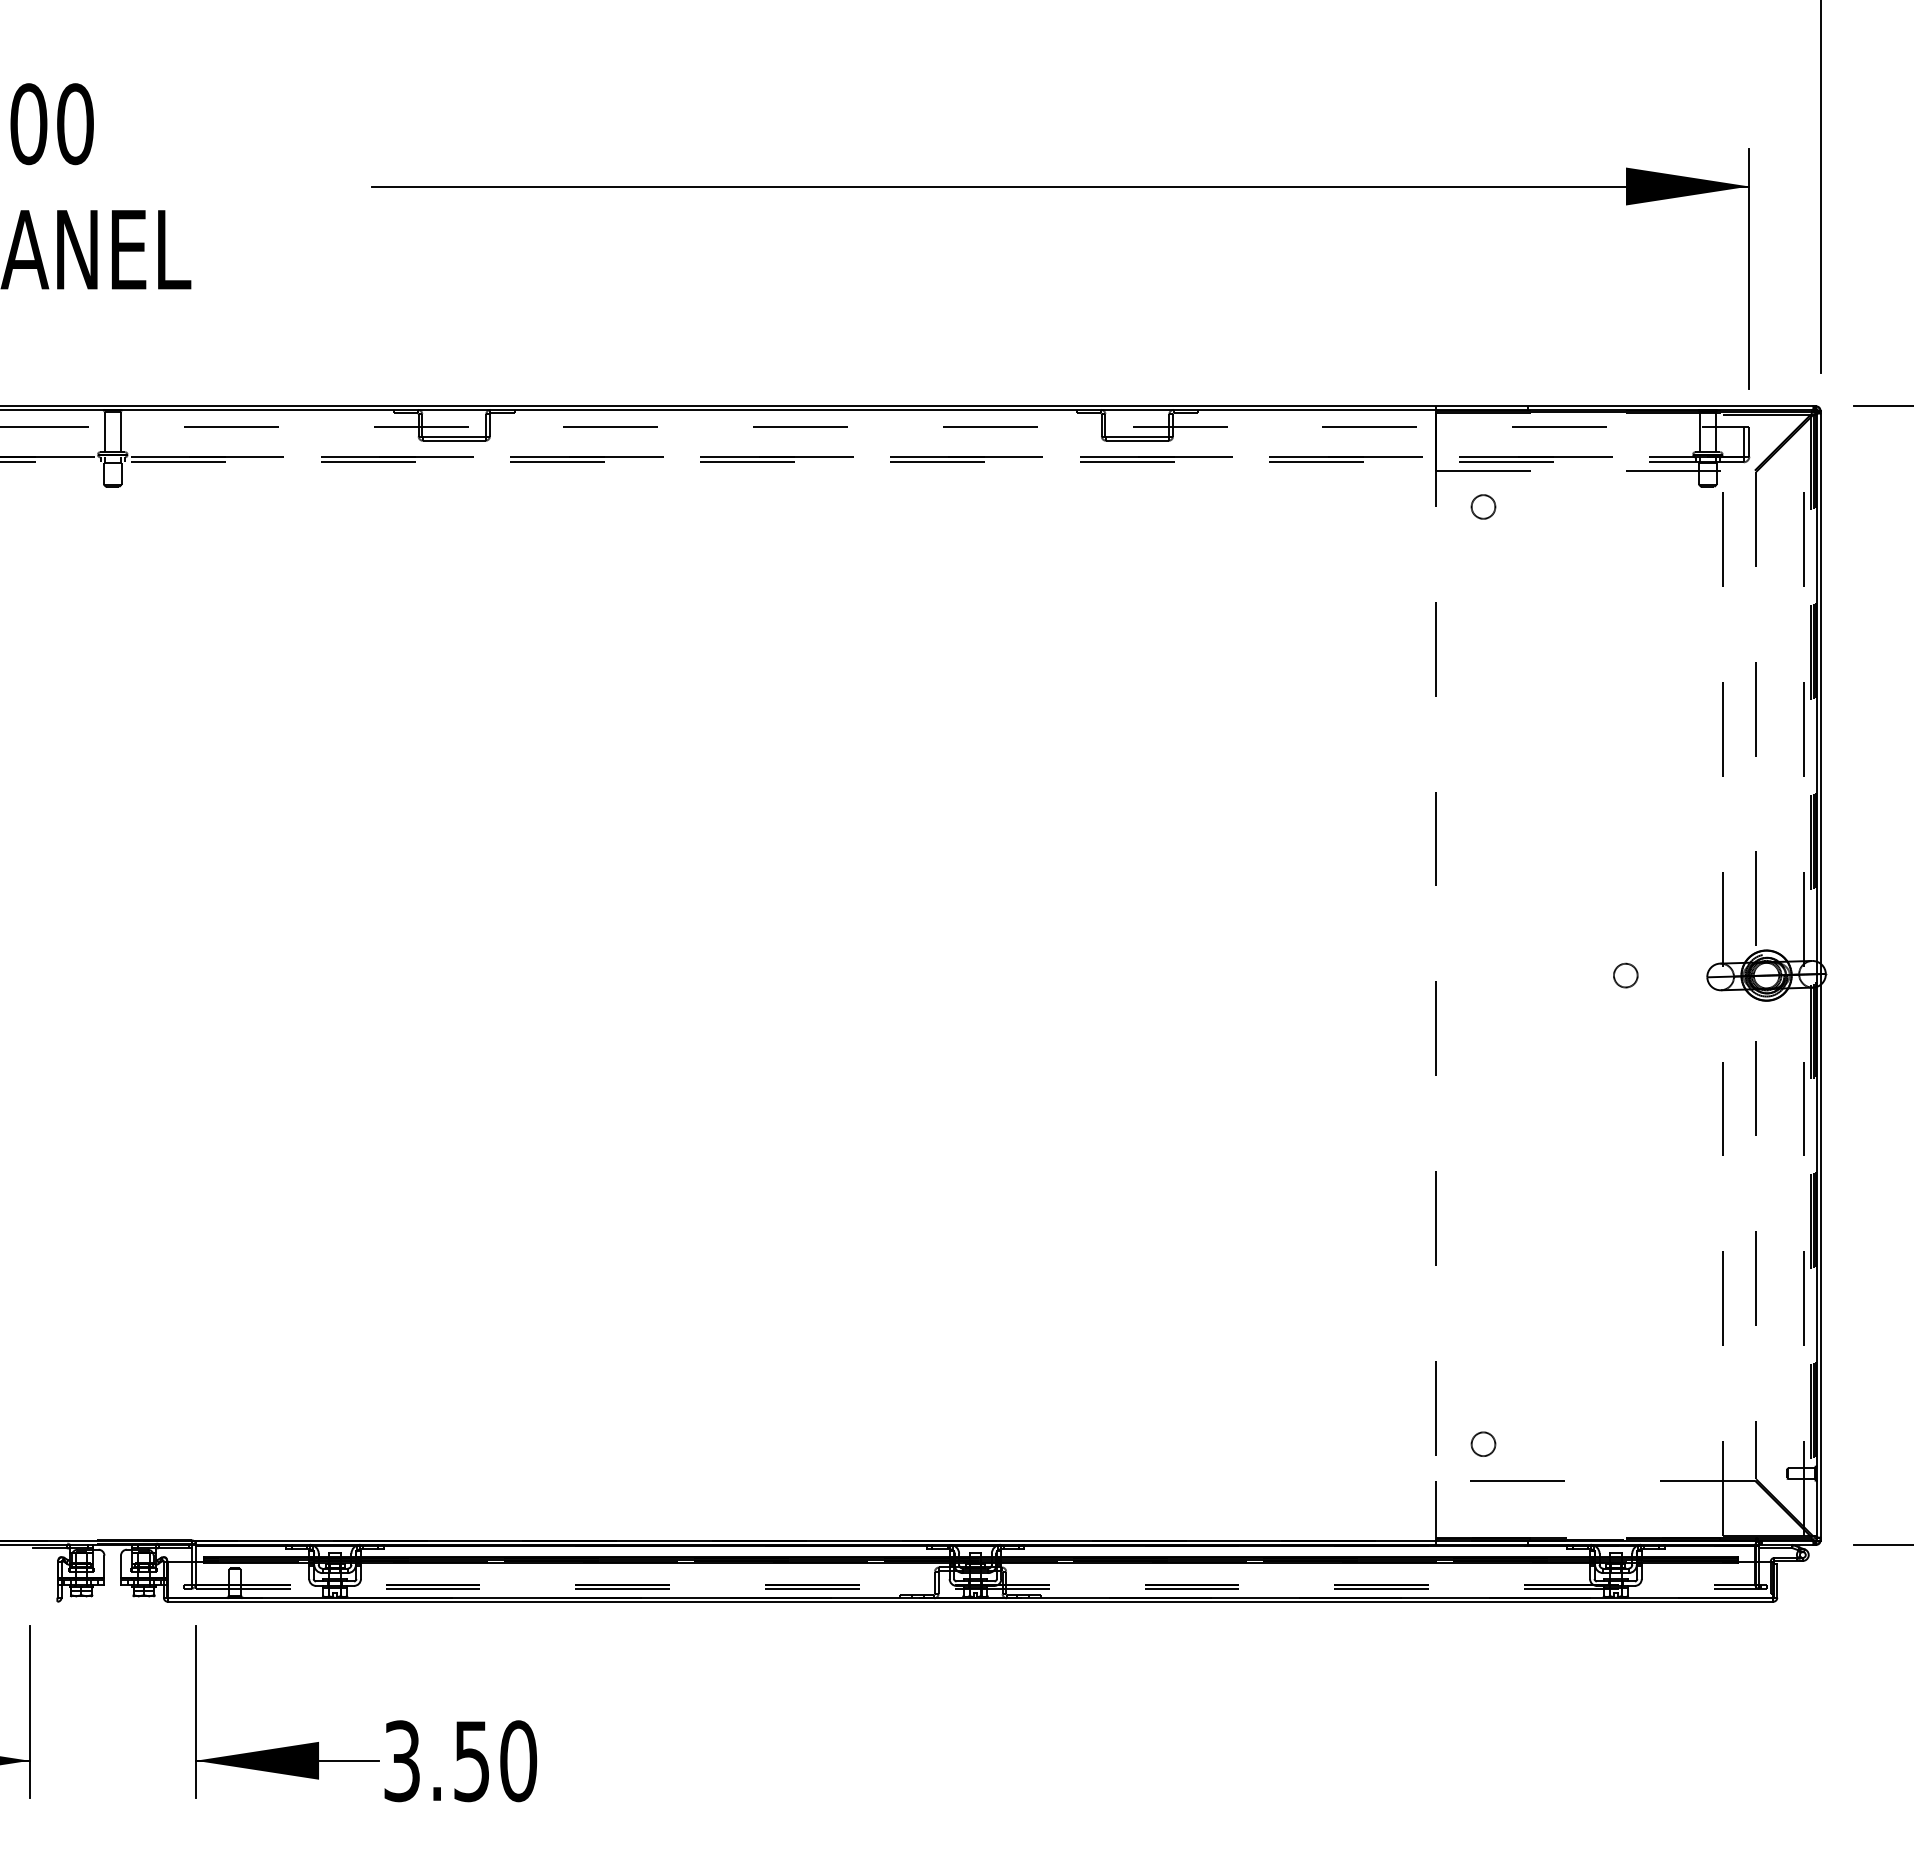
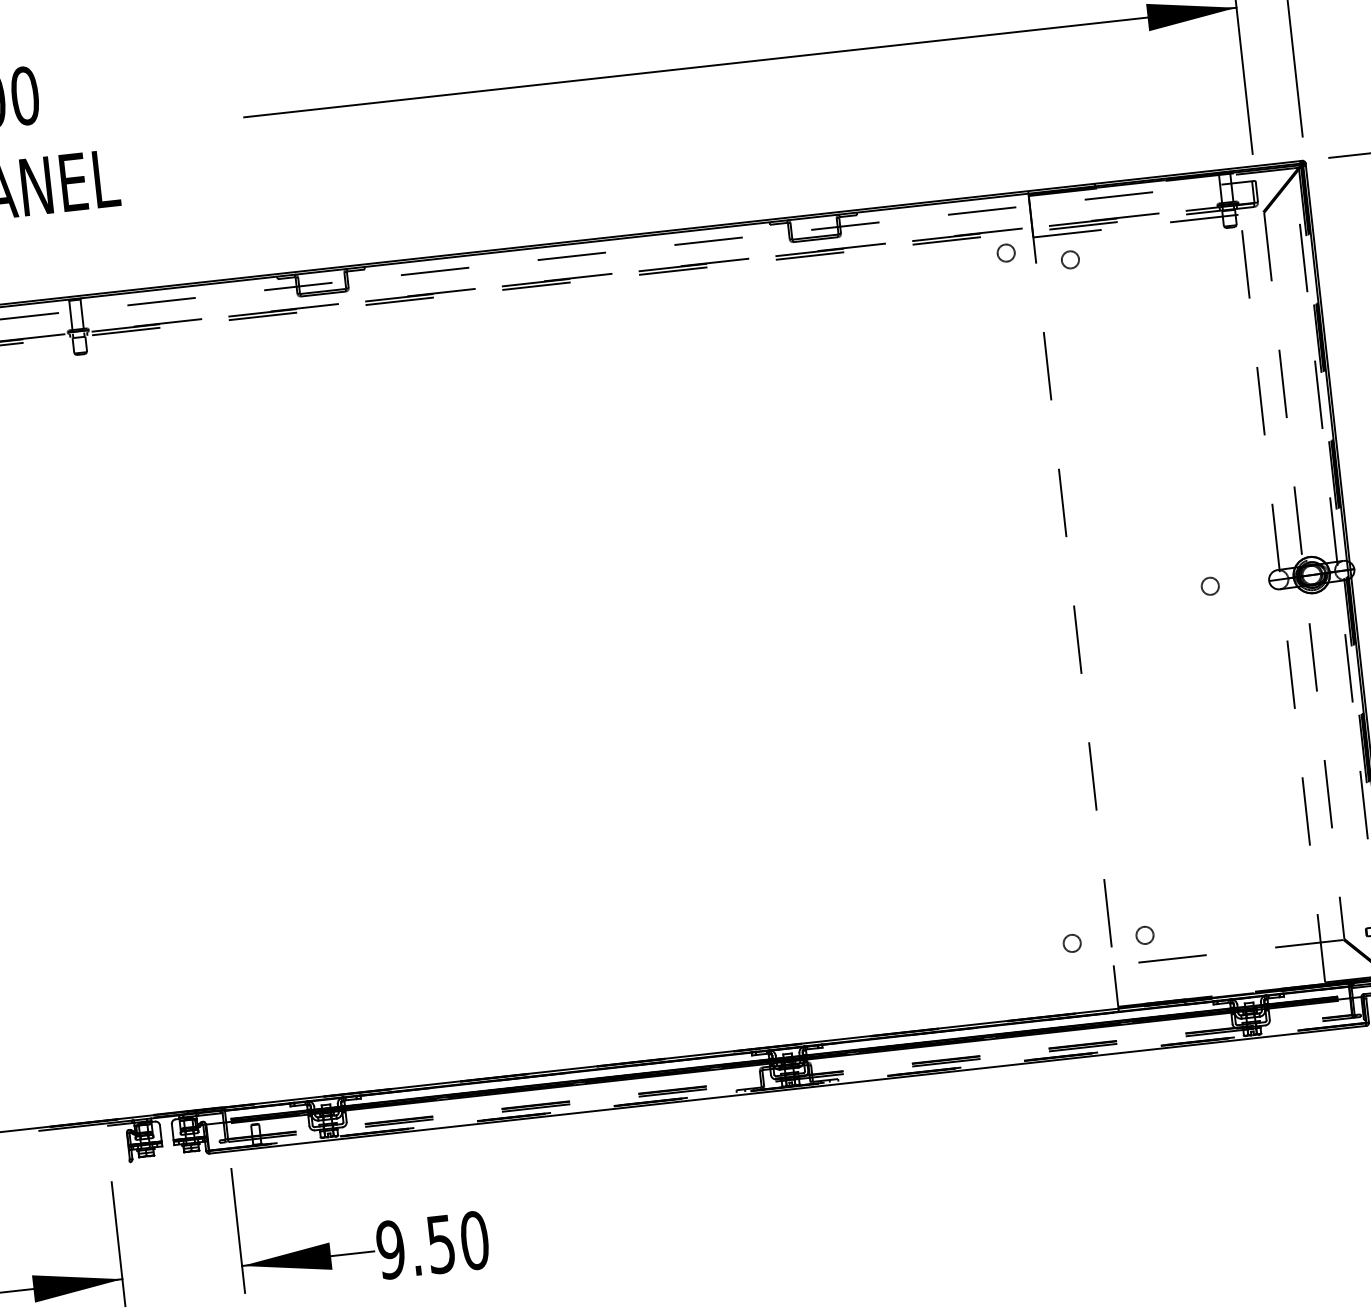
circle: (1396, 487) -> (1006, 252), added
circle: (1382, 1443) -> (1072, 942), added
line: (970, 1597) -> (787, 1086), solid -> dashed
text: (401, 1761) -> (390, 1250), 3.50 -> 9.50

